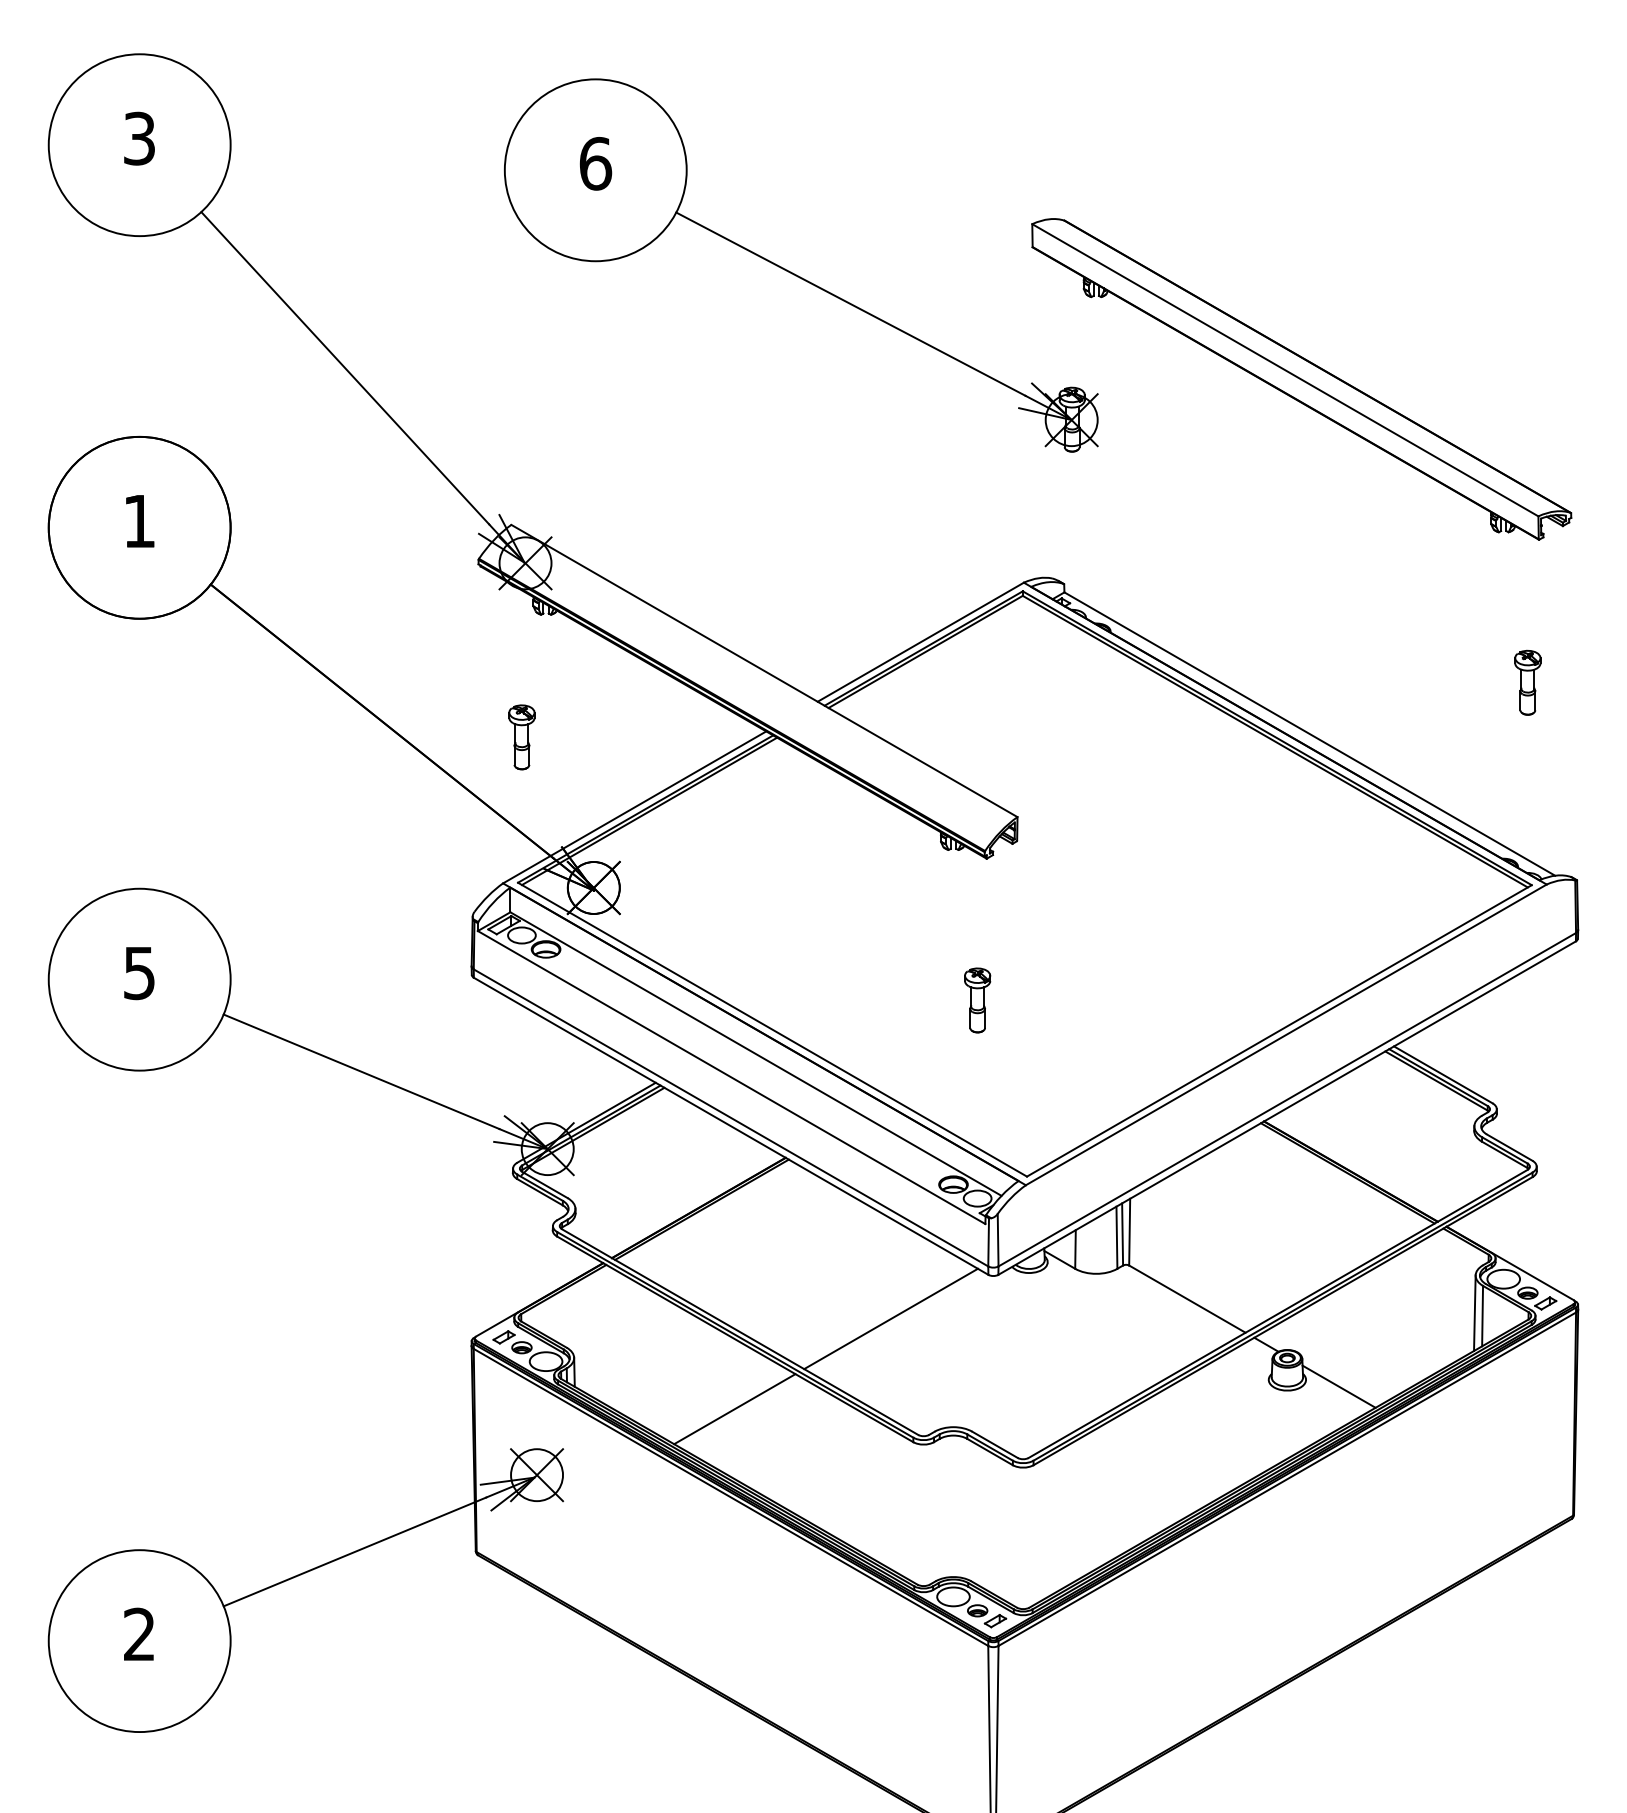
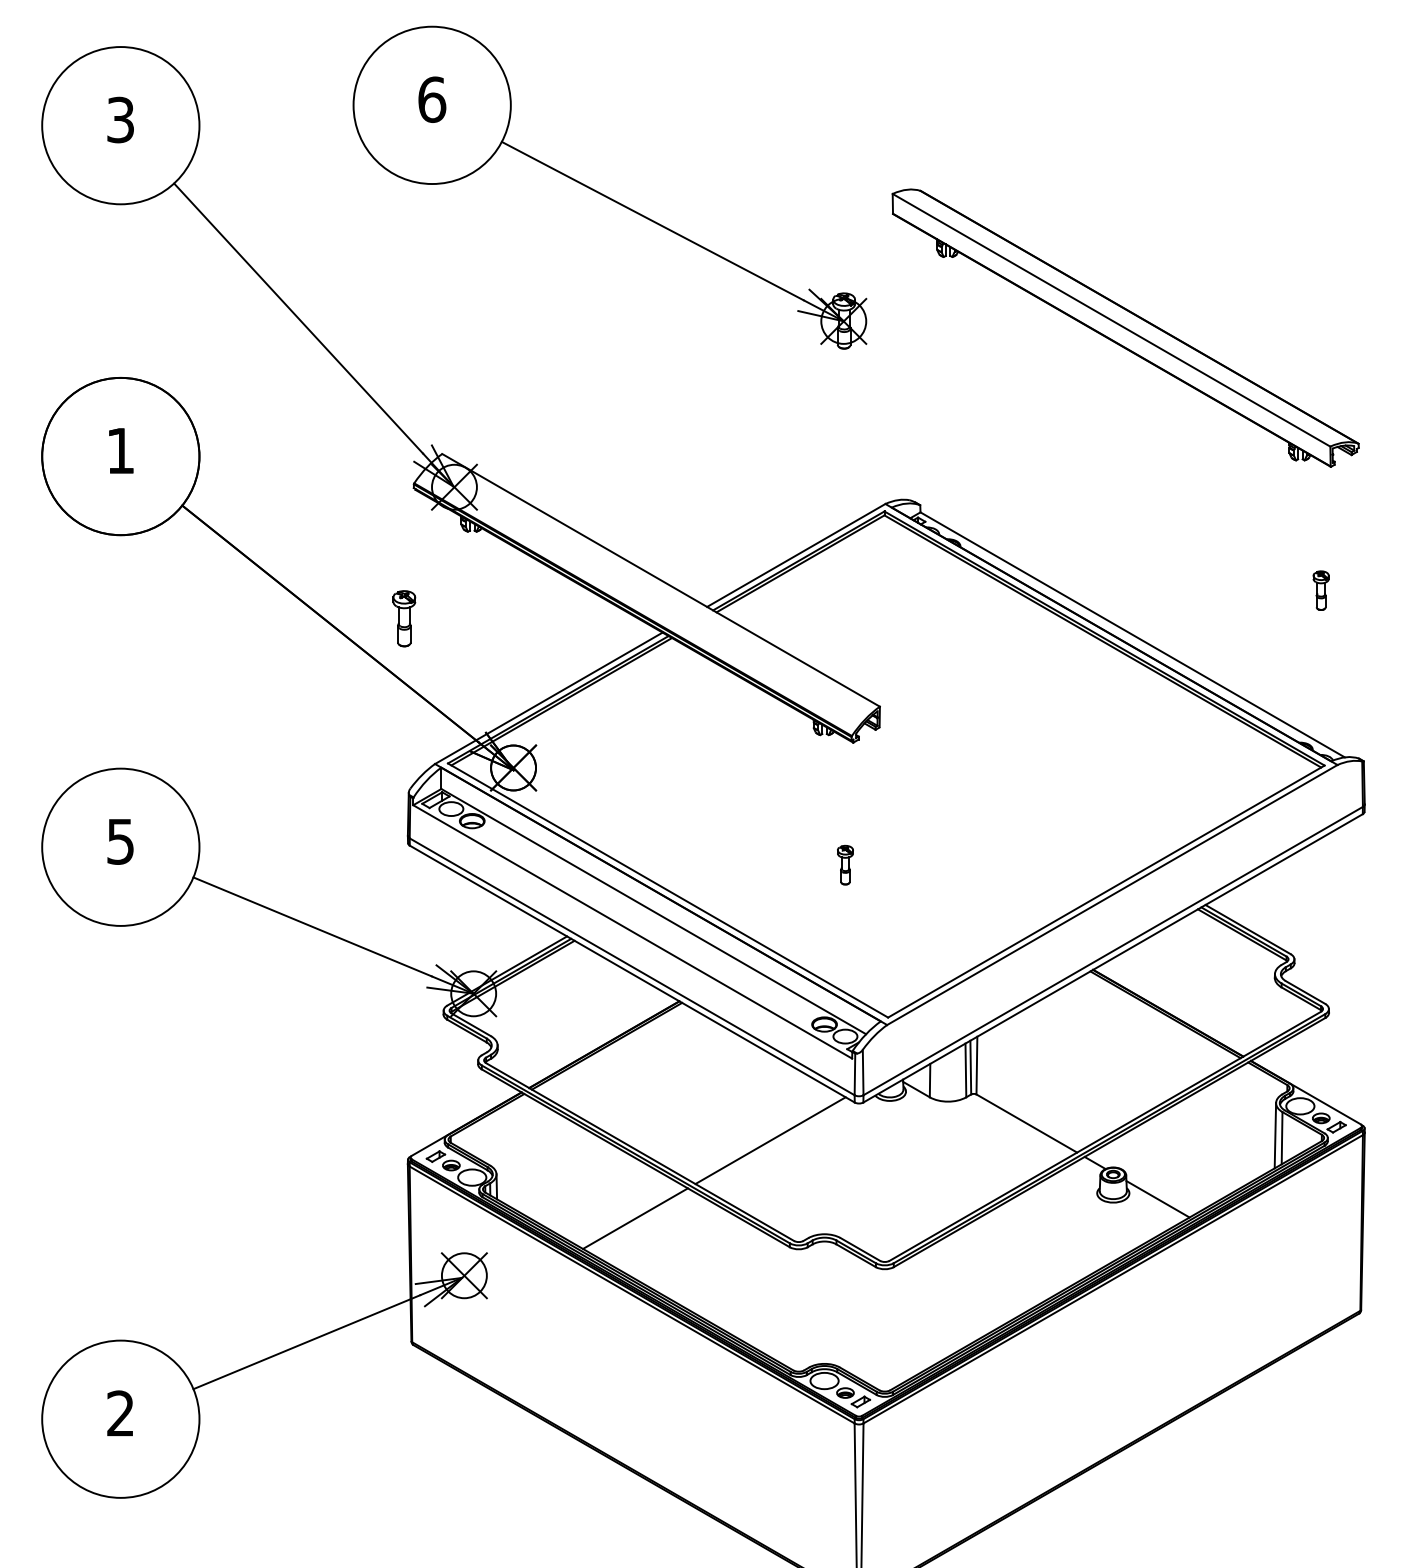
part: (797, 274) -> (606, 195), moved
part: (1526, 682) -> (1320, 590), size x0.7
part: (522, 737) -> (404, 618), moved
part: (977, 999) -> (845, 864), size x0.7

